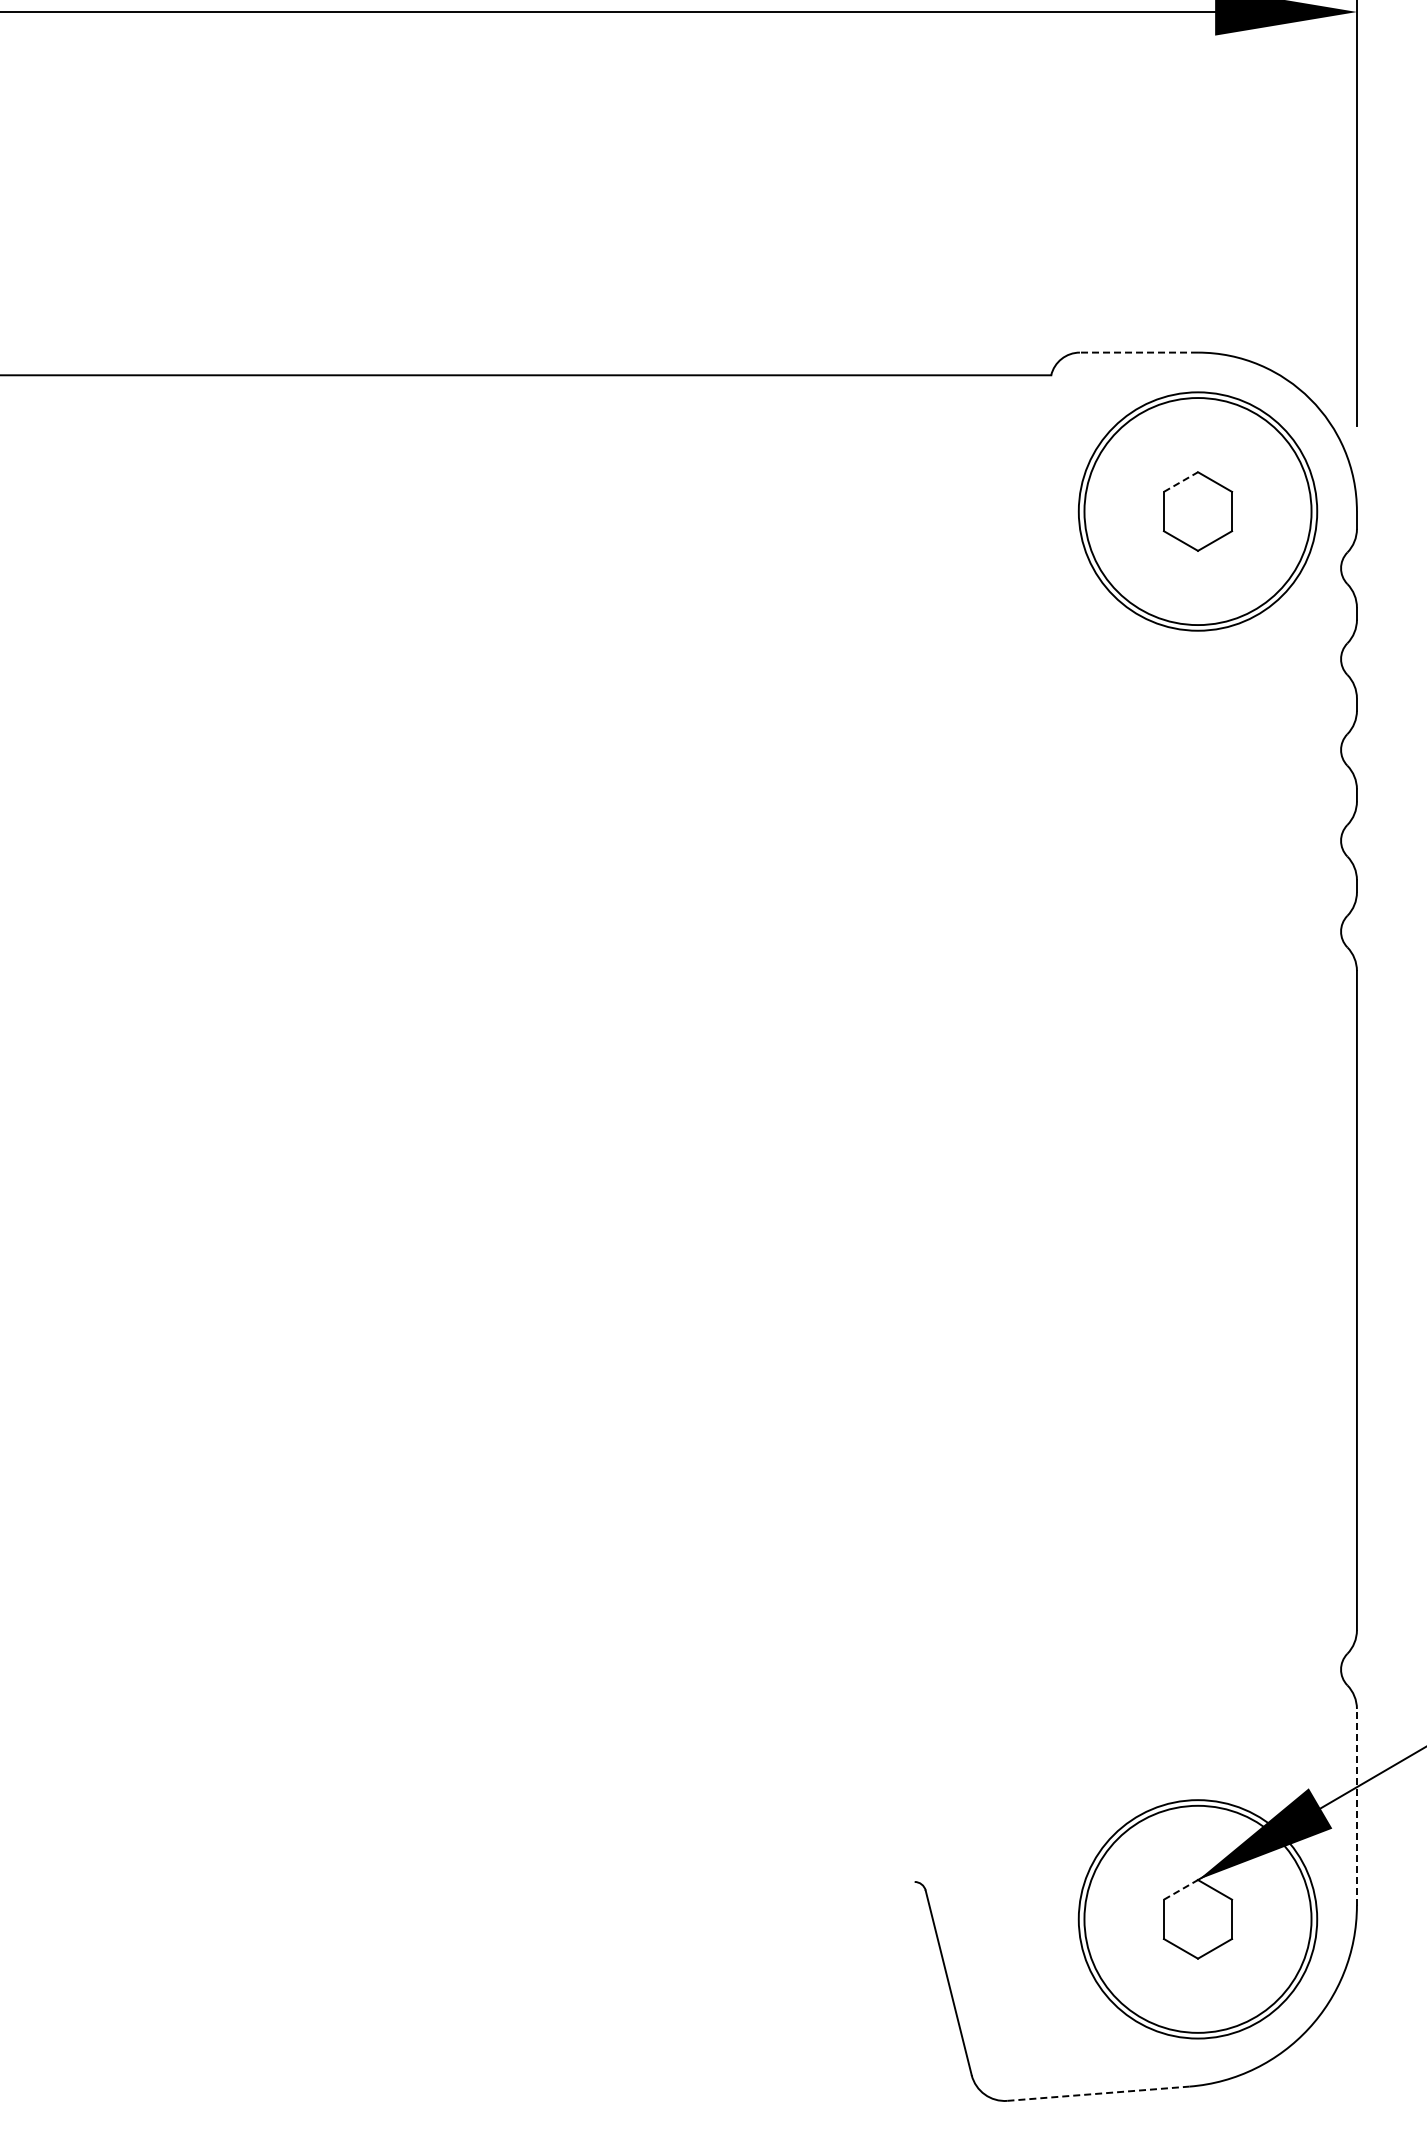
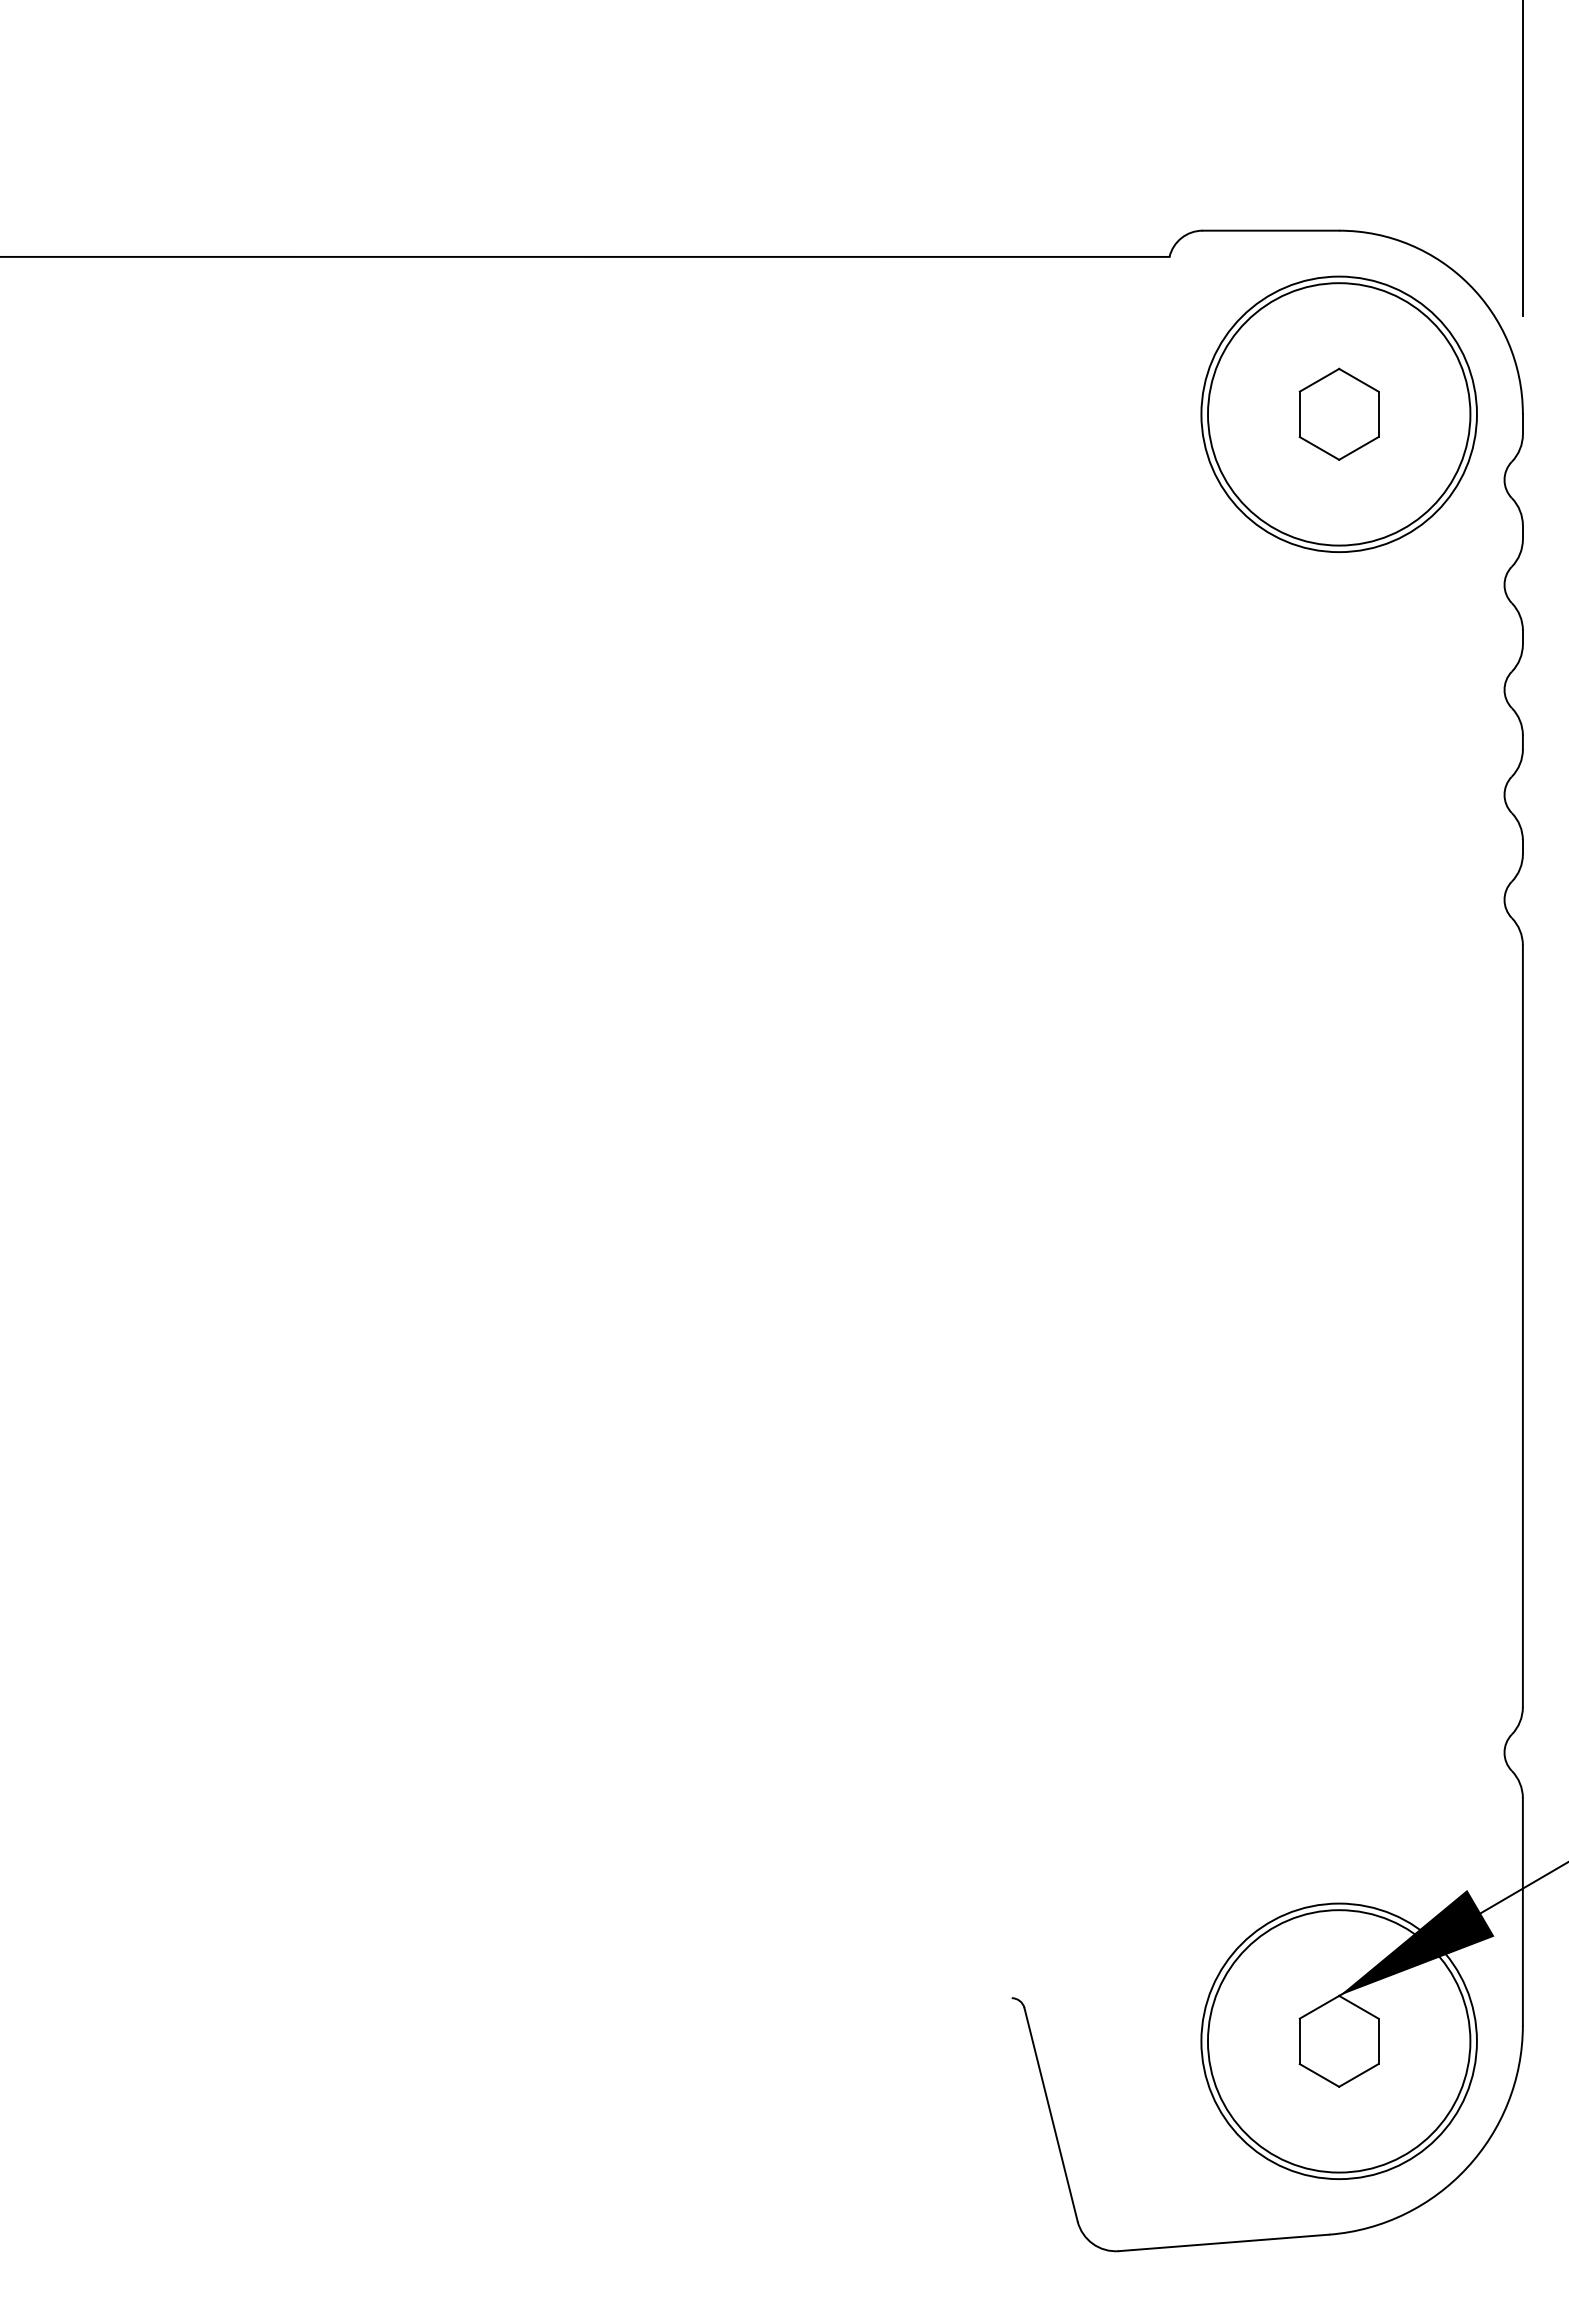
line: (1138, 352) -> (1270, 230), dashed -> solid
line: (1180, 482) -> (1318, 380), dashed -> solid
line: (1356, 1806) -> (1522, 1910), dashed -> solid
line: (1180, 1889) -> (1318, 2006), dashed -> solid
line: (1098, 2093) -> (1224, 2242), dashed -> solid

